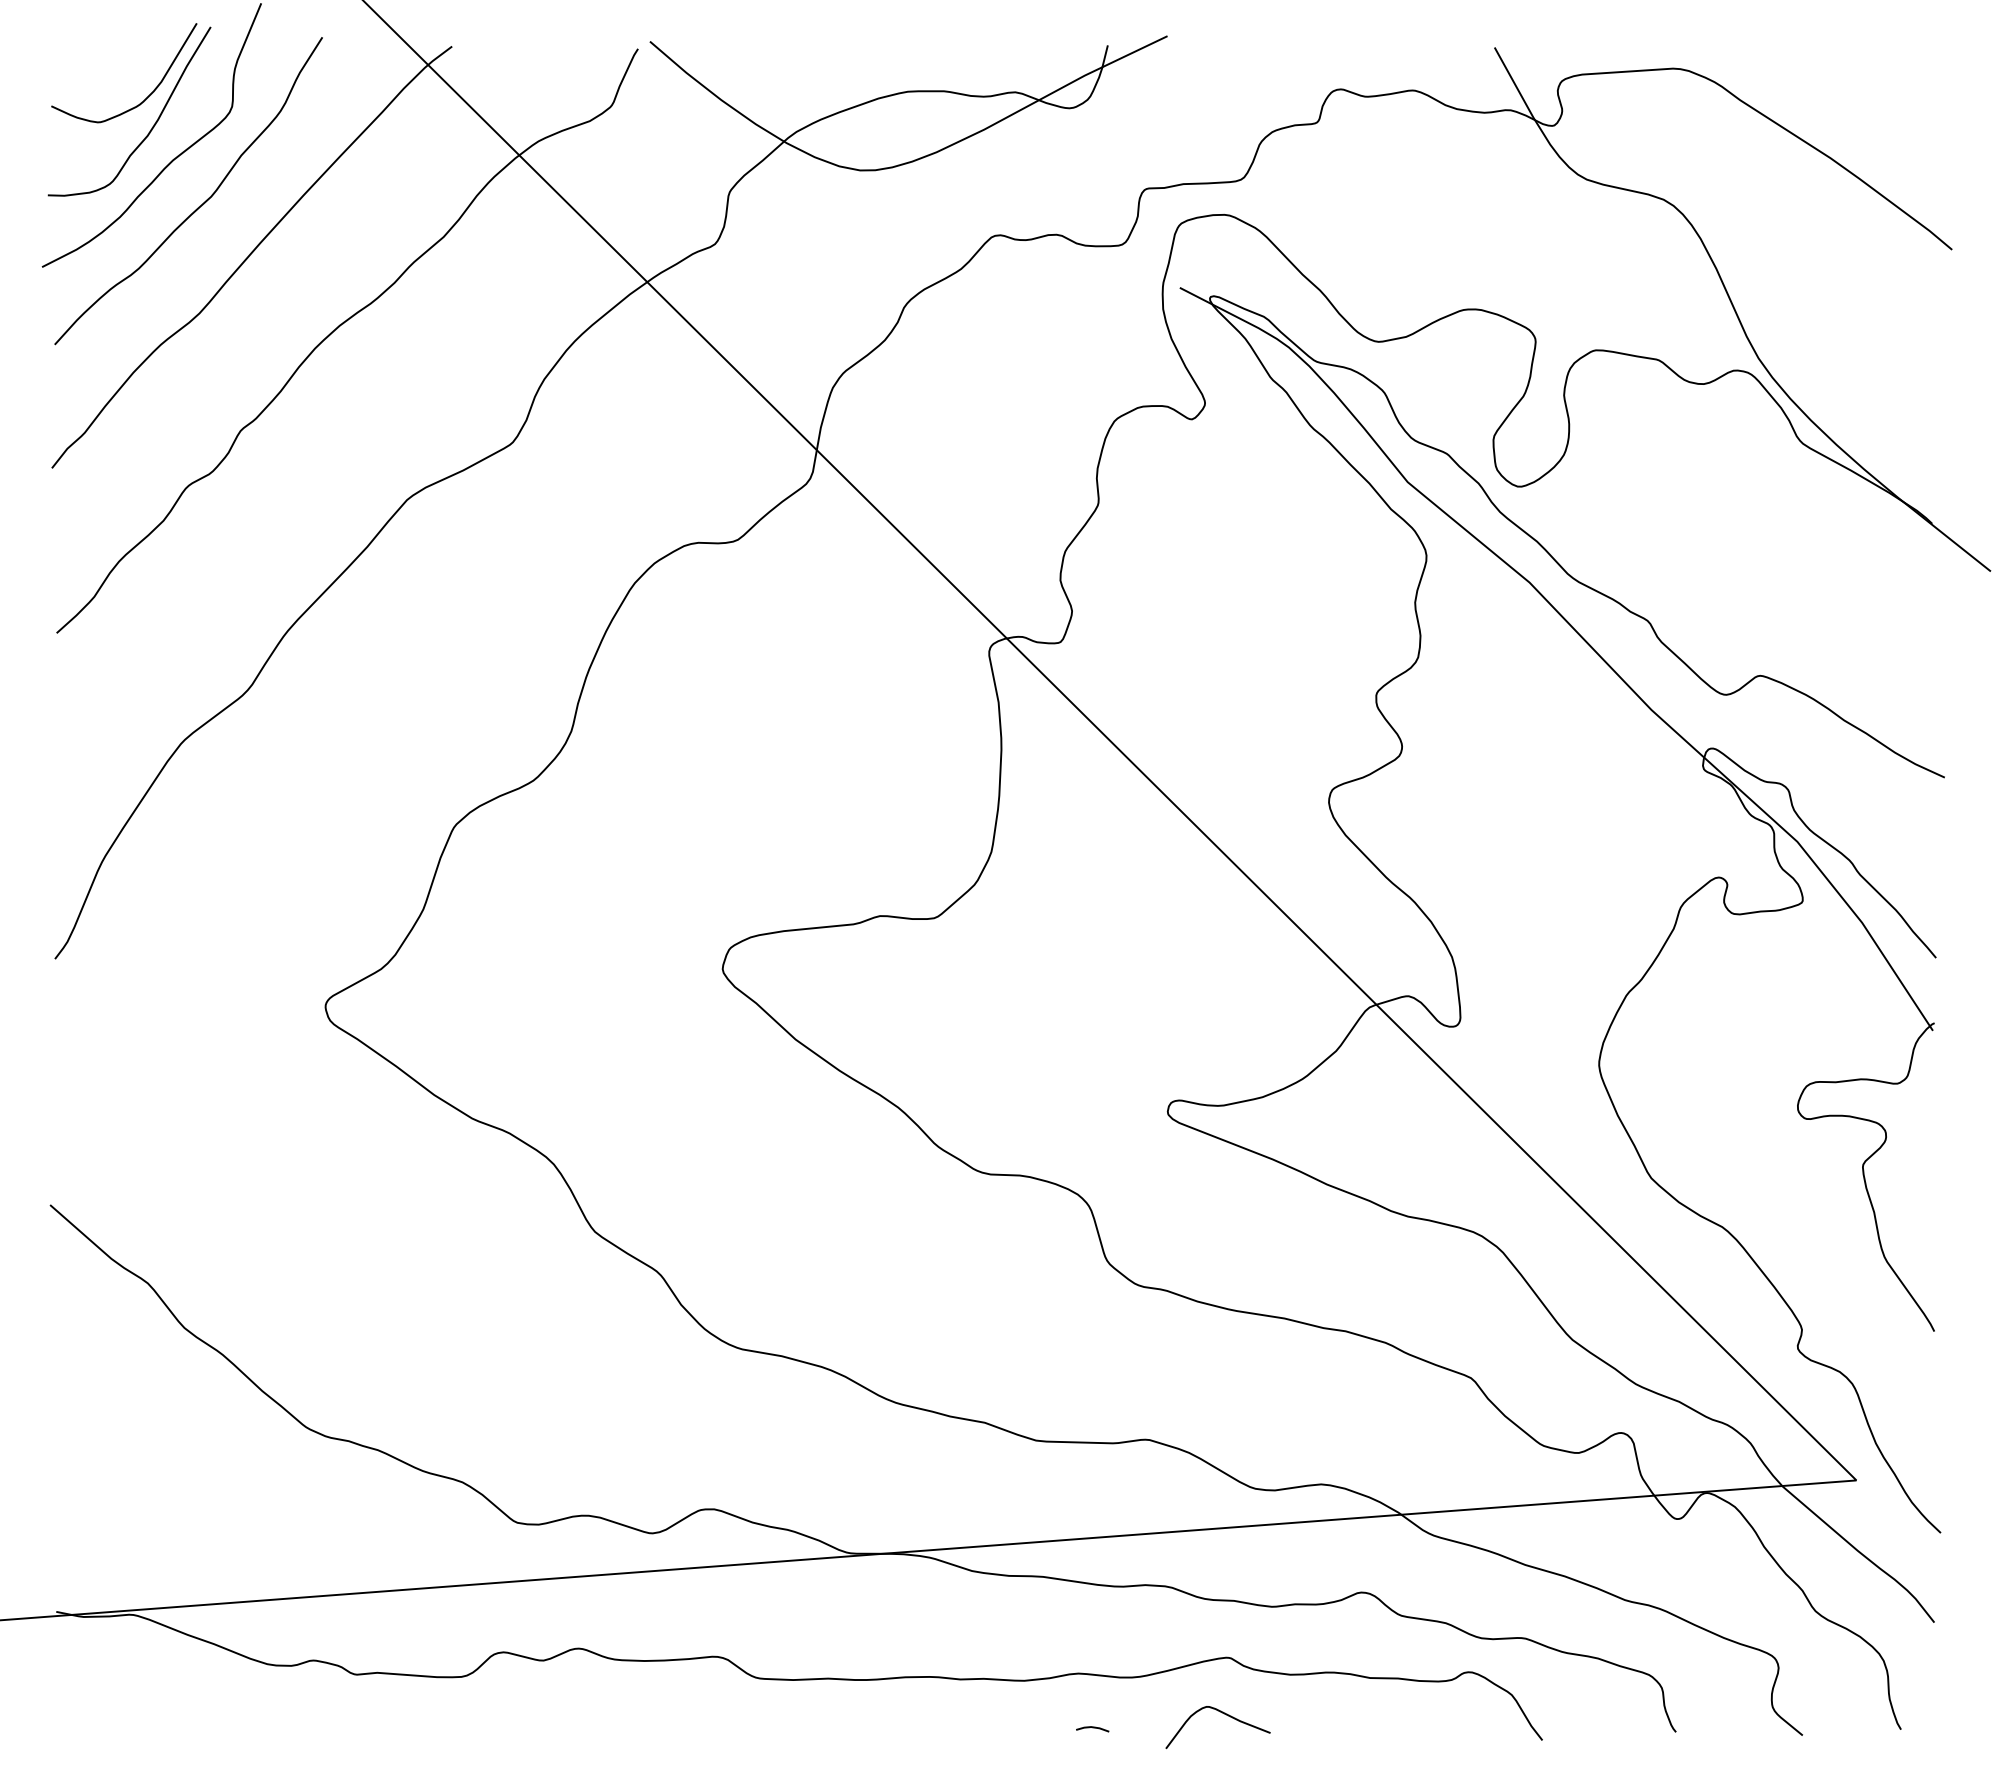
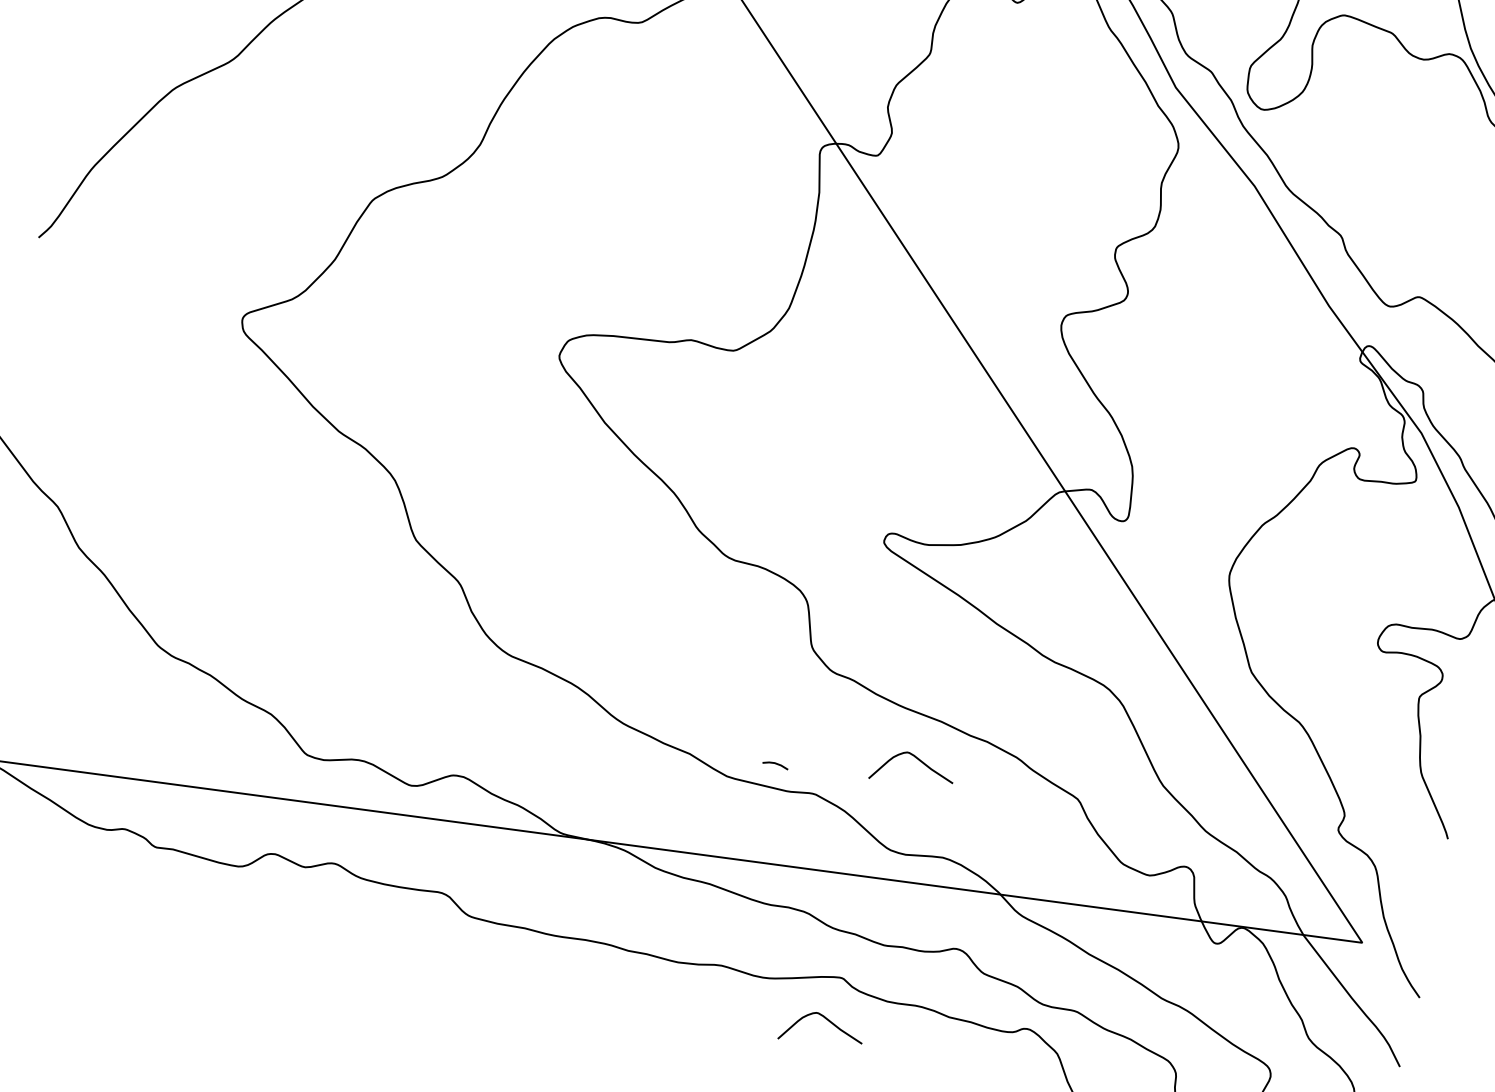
curve: (1268, 1372) -> (920, 761), added
line: (1092, 1728) -> (775, 764), moved

